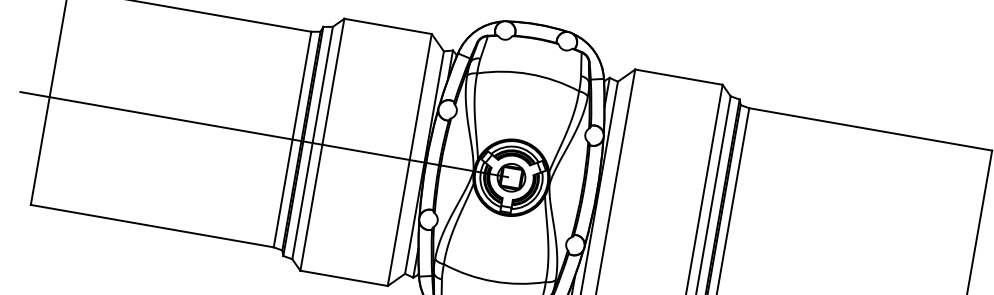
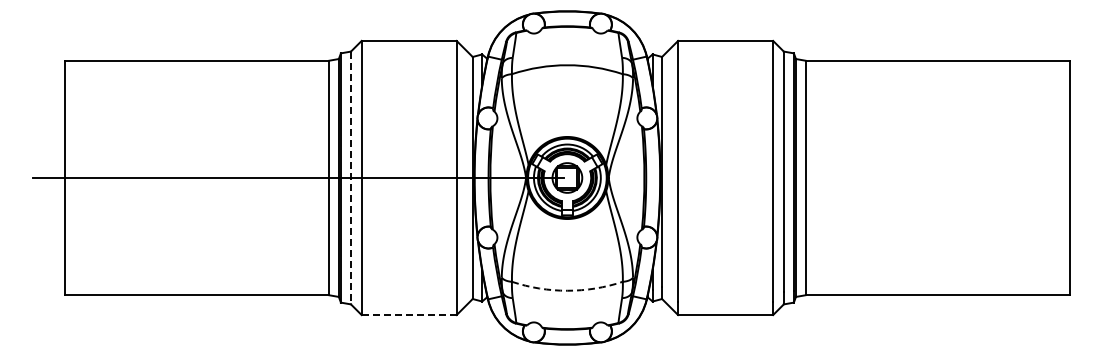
line: (312, 143) -> (351, 178), solid -> dashed
line: (344, 278) -> (409, 315), solid -> dashed
arc: (493, 281) -> (567, 290), solid -> dashed

